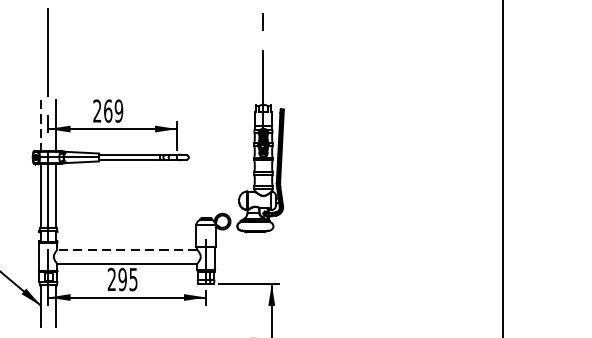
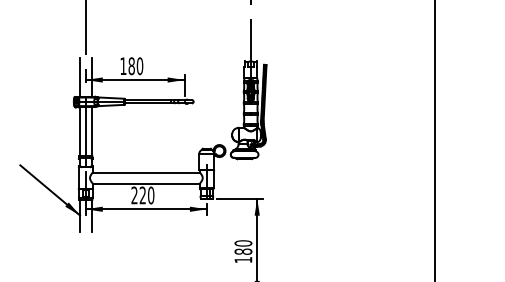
text: (107, 111) -> (131, 66), 269 -> 180
line: (41, 125) -> (80, 77), dashed -> solid
line: (127, 249) -> (146, 172), dashed -> solid
text: (127, 279) -> (146, 195), 295 -> 220

